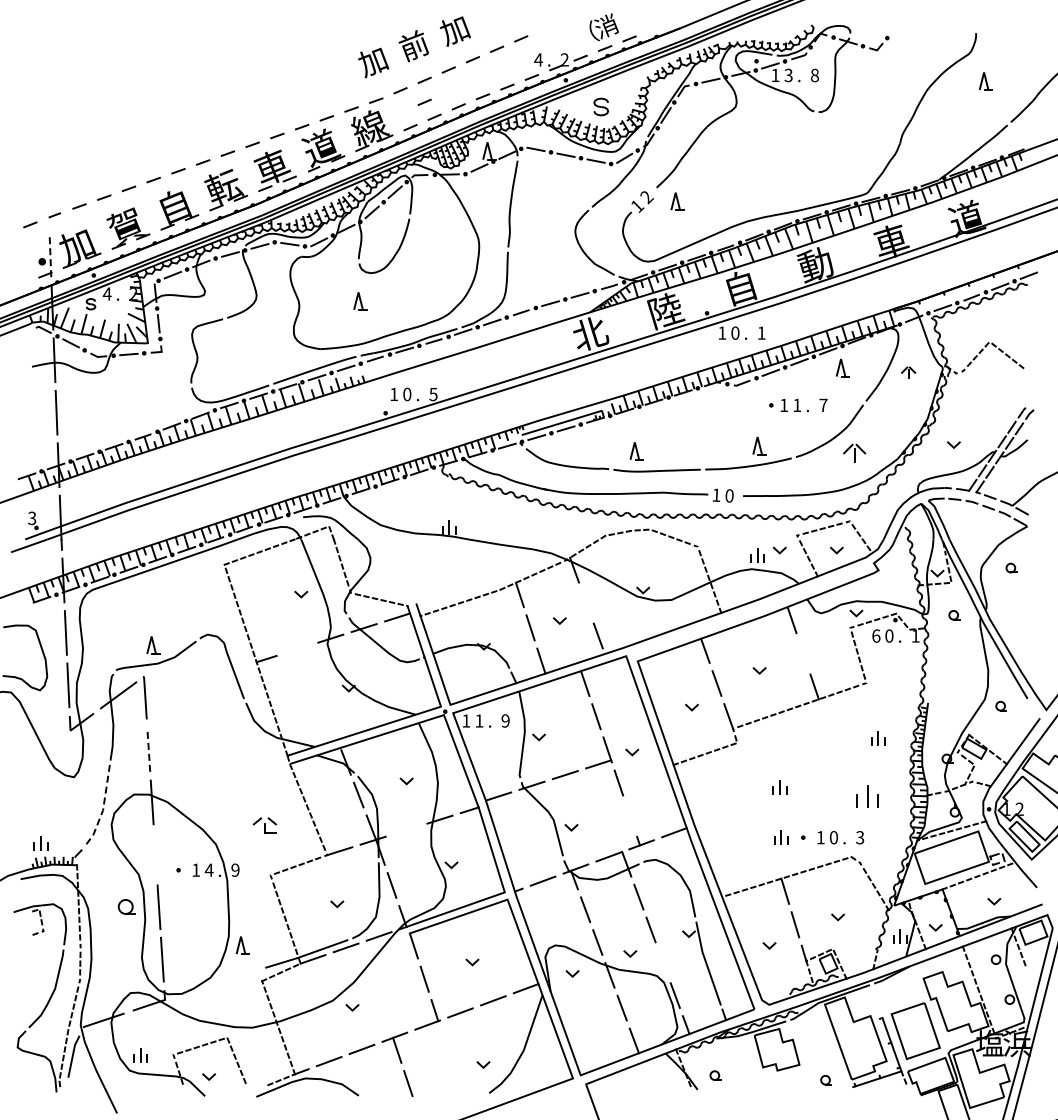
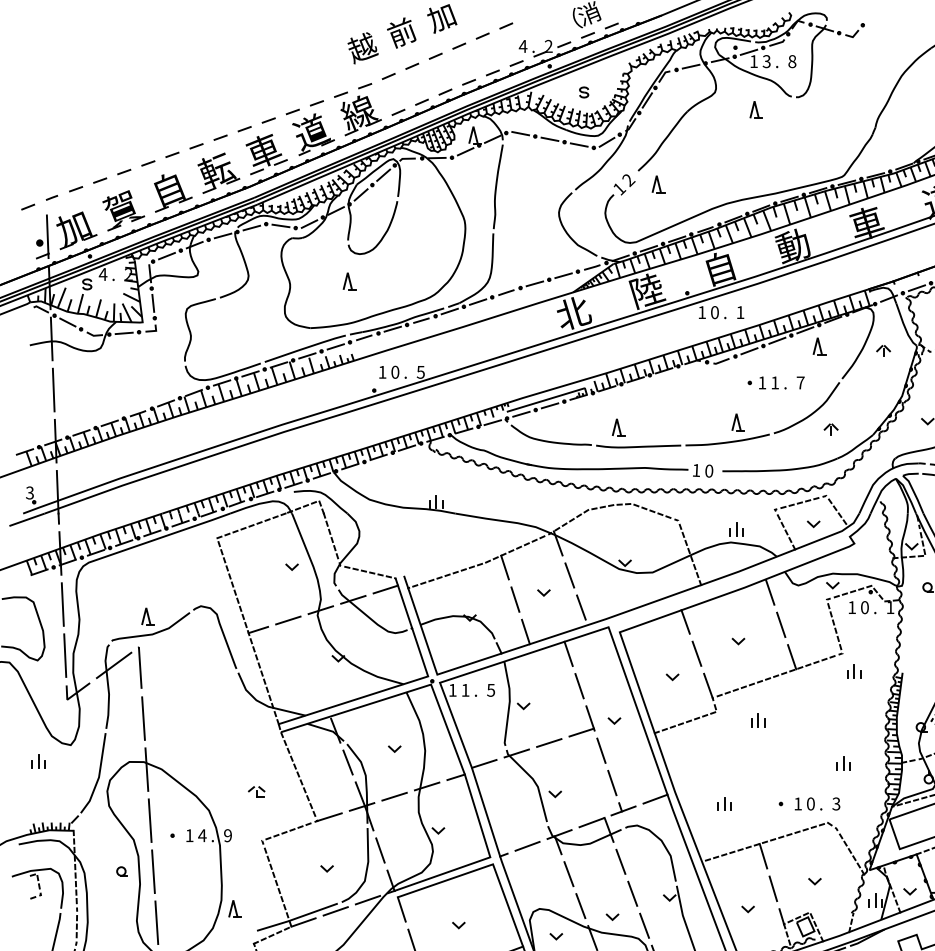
text: (374, 61) -> (363, 47), 加 -> 越
line: (424, 101) -> (412, 86), removed
part: (600, 107) -> (583, 92), size x0.62
part: (777, 125) -> (755, 110), added
line: (50, 255) -> (47, 236), dashed -> solid
part: (854, 453) -> (830, 429), size x0.62
line: (778, 550) -> (756, 524), removed
line: (585, 602) -> (568, 574), added
text: (876, 635) -> (852, 607), 6 -> 1
line: (296, 649) -> (287, 620), added
line: (803, 653) -> (781, 624), added
text: (505, 720) -> (490, 689), 9 -> 5
part: (878, 738) -> (854, 671), moved
line: (148, 750) -> (143, 719), dashed -> solid
part: (779, 787) -> (757, 720), moved
part: (867, 796) -> (843, 763), size x0.62
line: (103, 809) -> (99, 776), dashed -> solid
line: (629, 815) -> (611, 782), added
part: (264, 825) -> (256, 792), size x0.71
line: (406, 830) -> (394, 796), added
part: (781, 837) -> (724, 803), moved
part: (40, 843) -> (38, 761), moved
line: (155, 854) -> (150, 820), added
part: (126, 906) -> (121, 871), size x0.62
line: (662, 962) -> (643, 925), added

